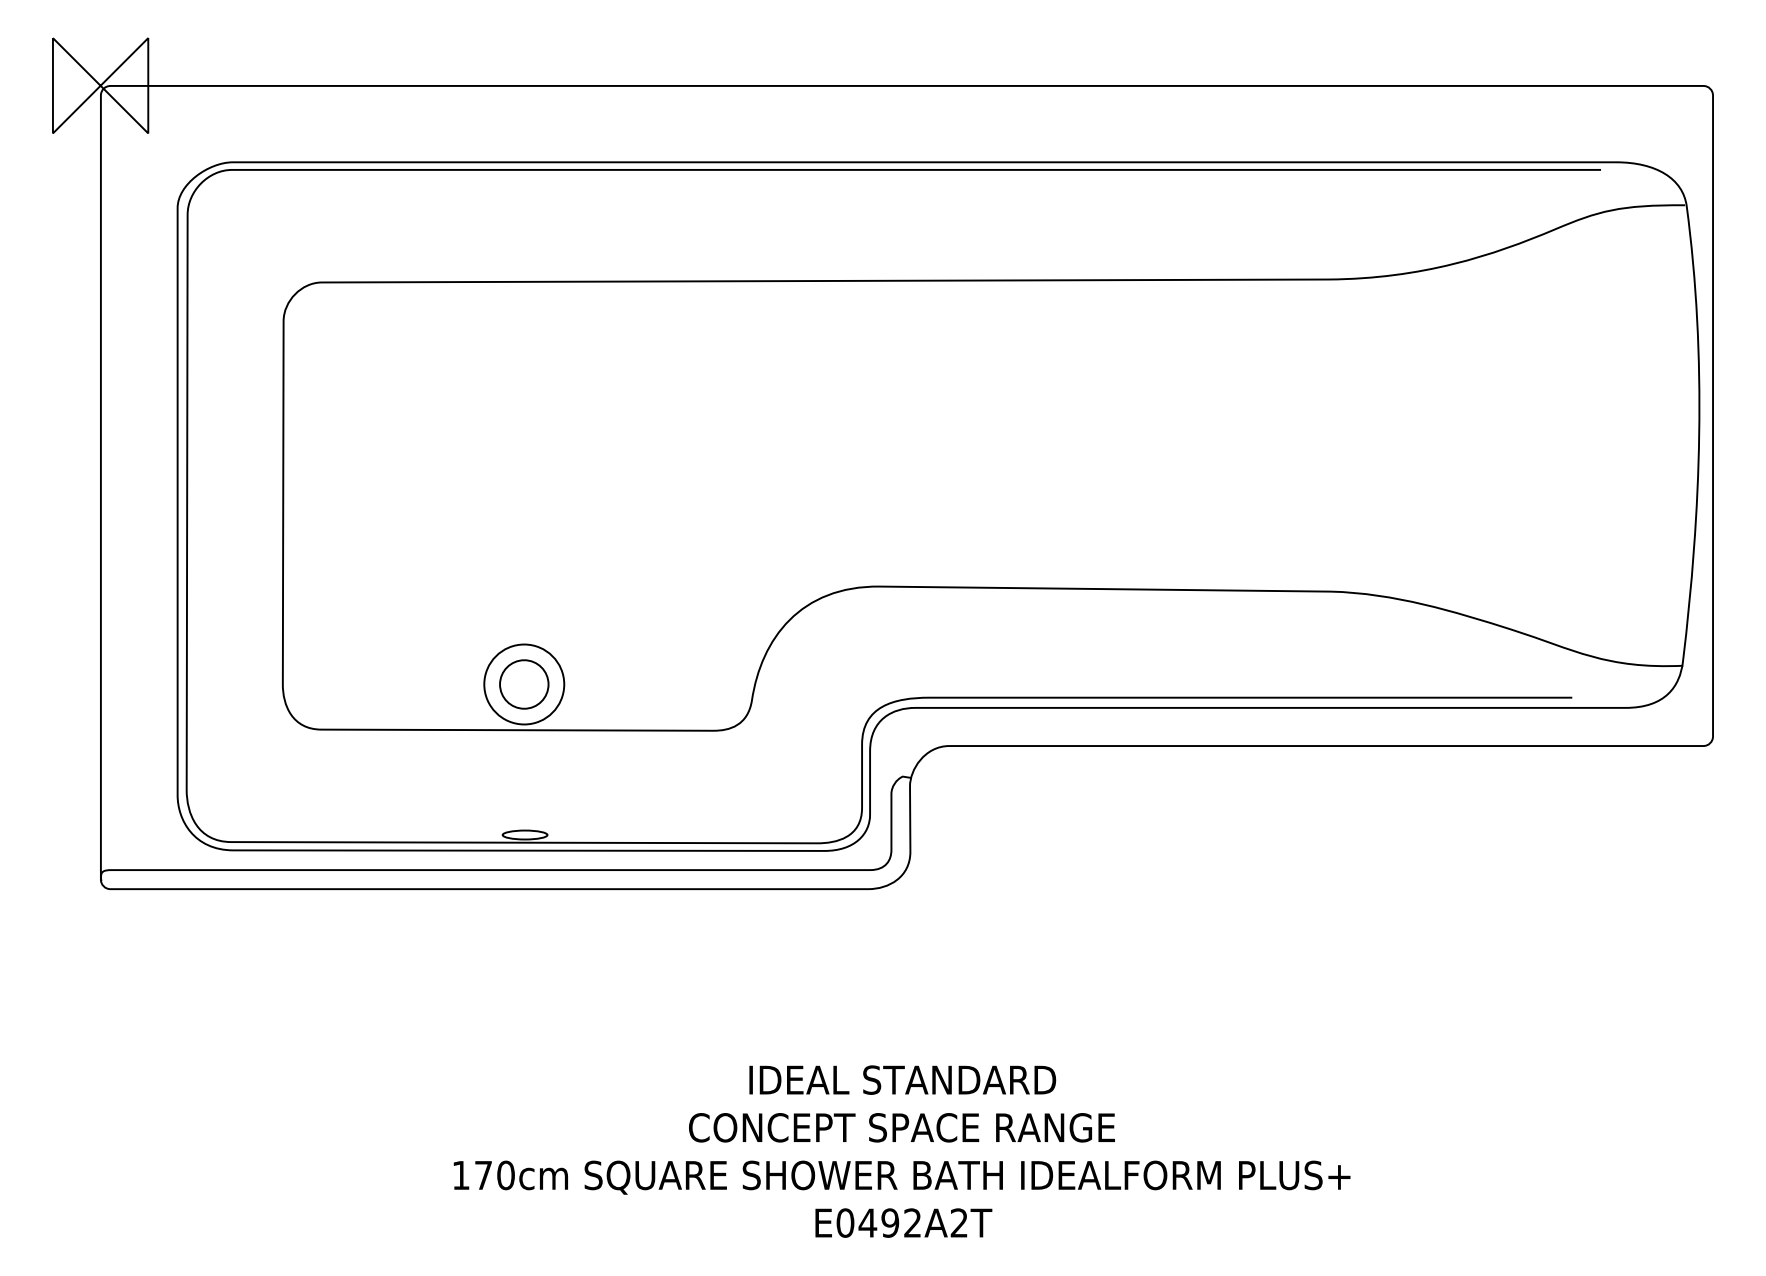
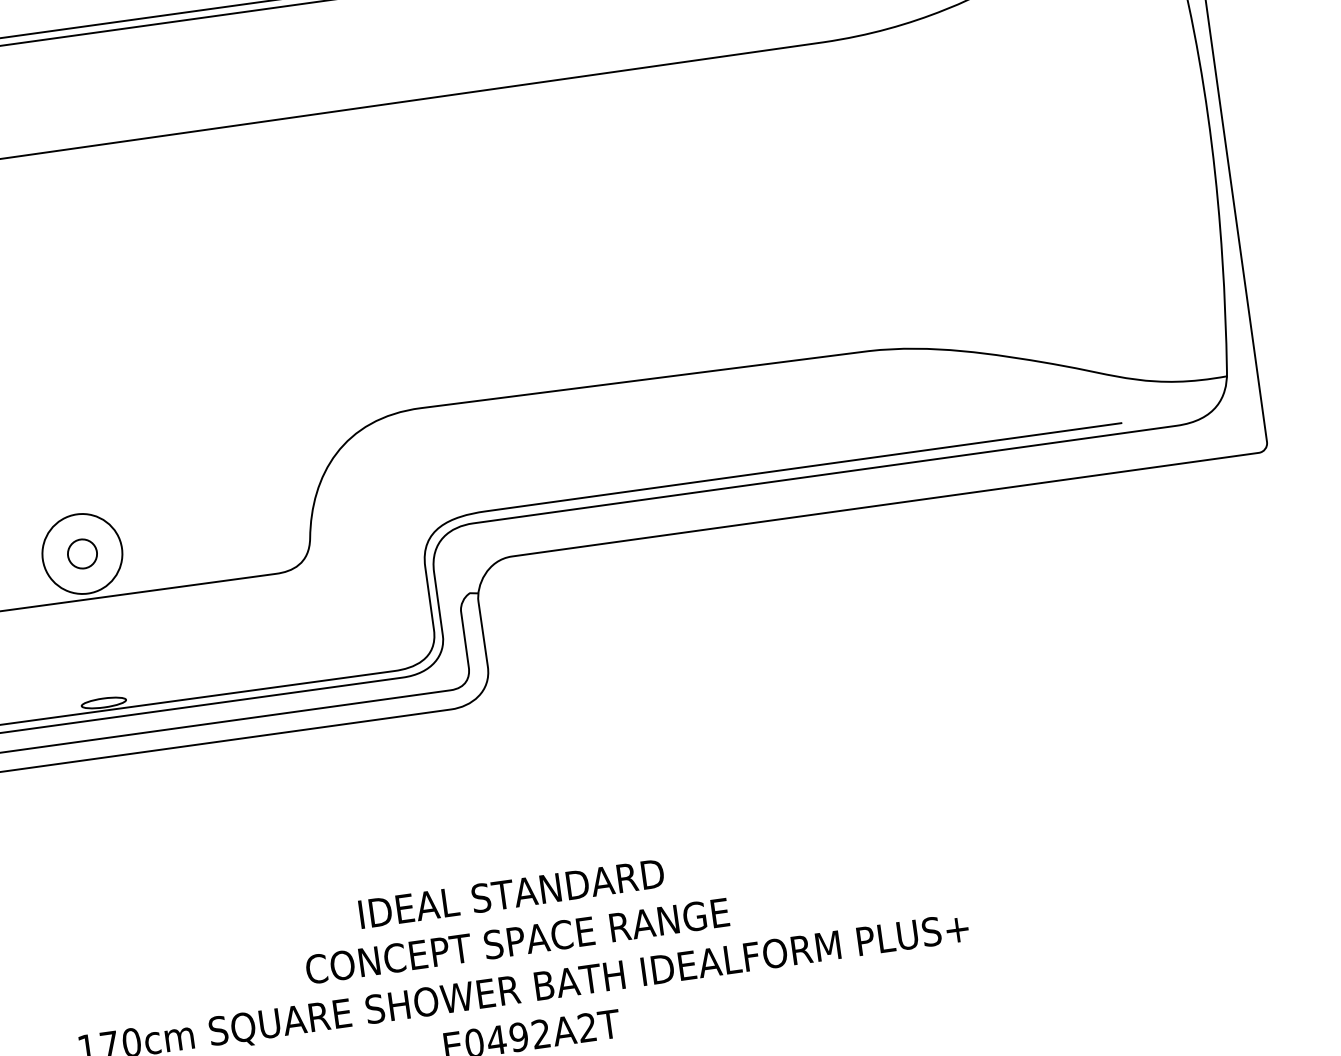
part: (524, 684) -> (82, 553), size x0.6

